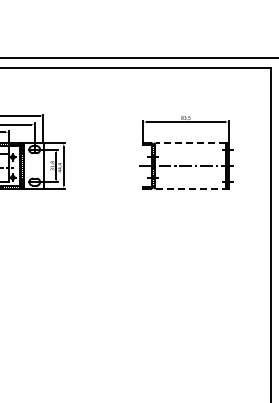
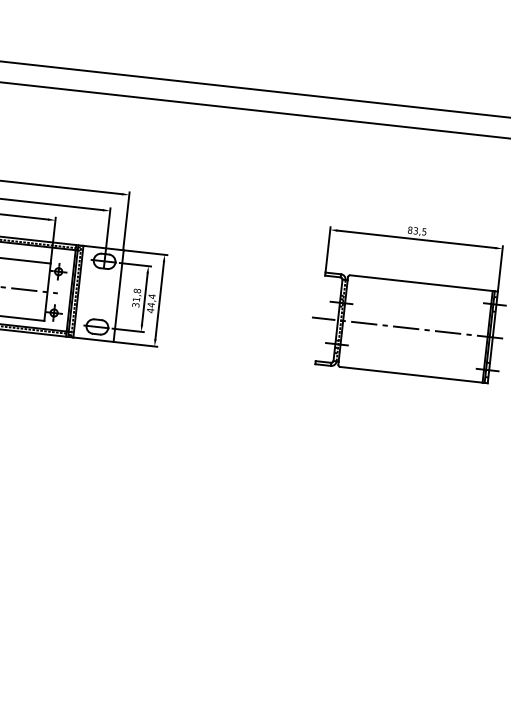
line: (190, 143) -> (420, 283), dashed -> solid
line: (191, 188) -> (412, 374), dashed -> solid

